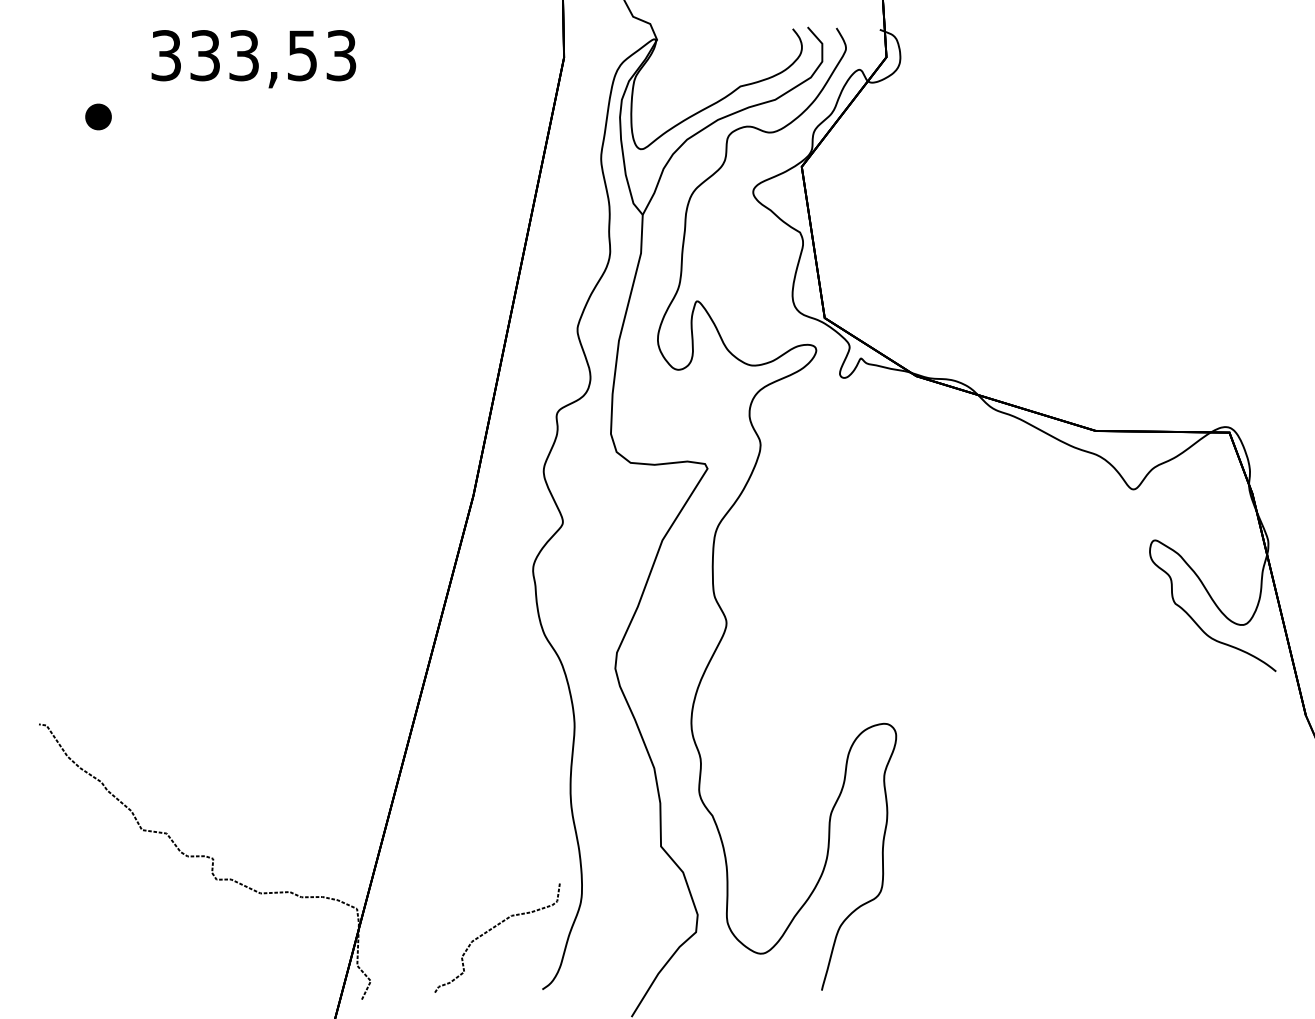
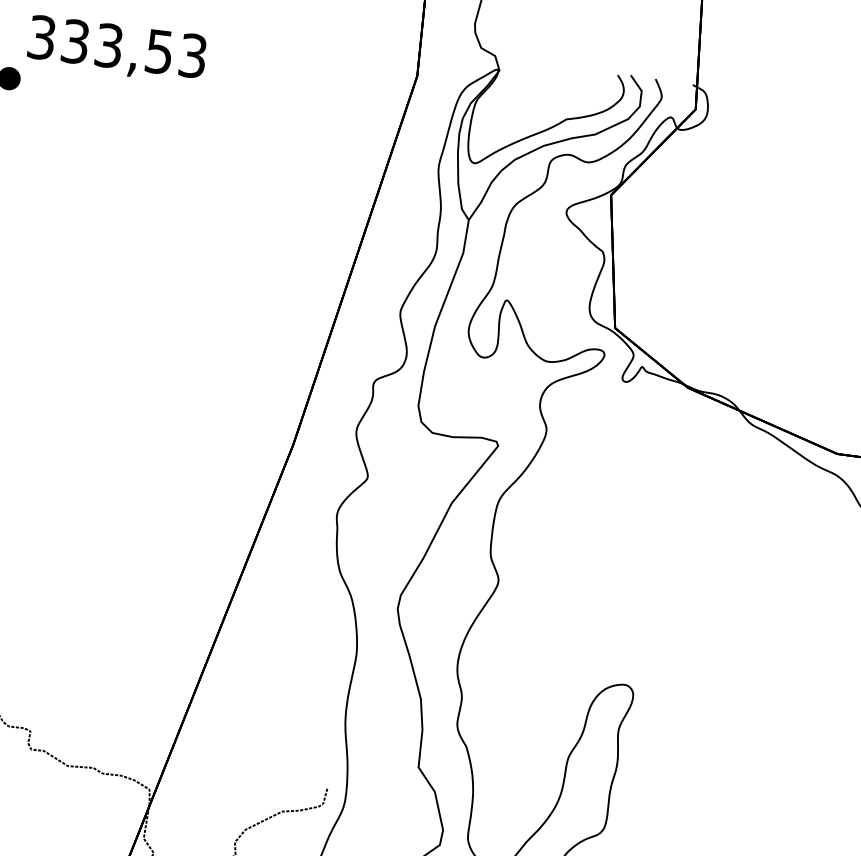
text: (253, 59) -> (116, 50), moved

